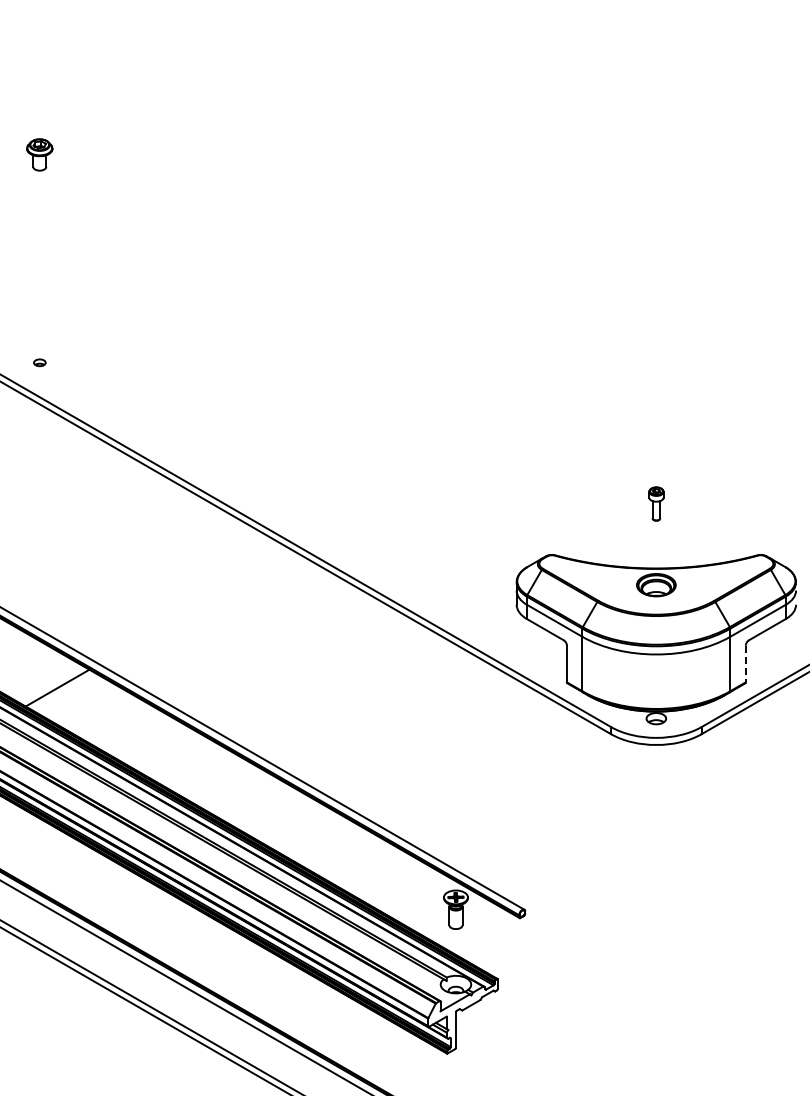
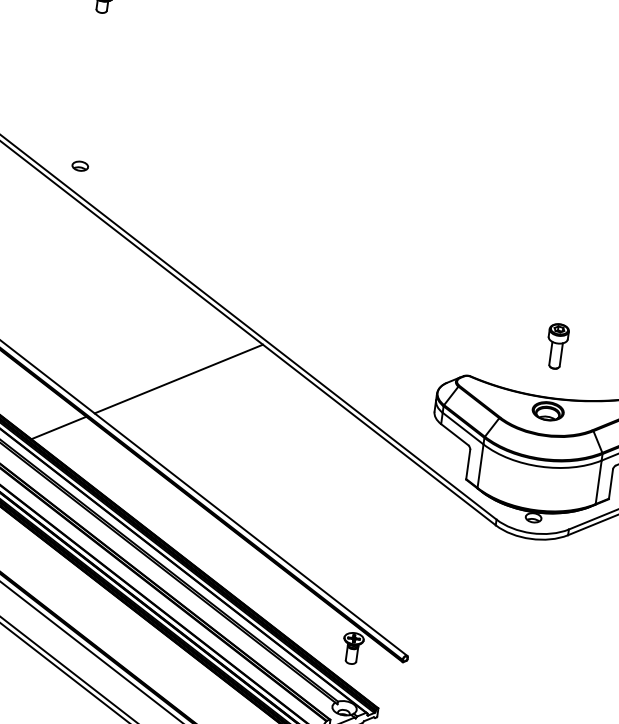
part: (39, 362) -> (80, 166), size x1.67
part: (656, 503) -> (557, 346), size x1.67
line: (196, 607) -> (178, 378), added
line: (745, 664) -> (610, 484), dashed -> solid

